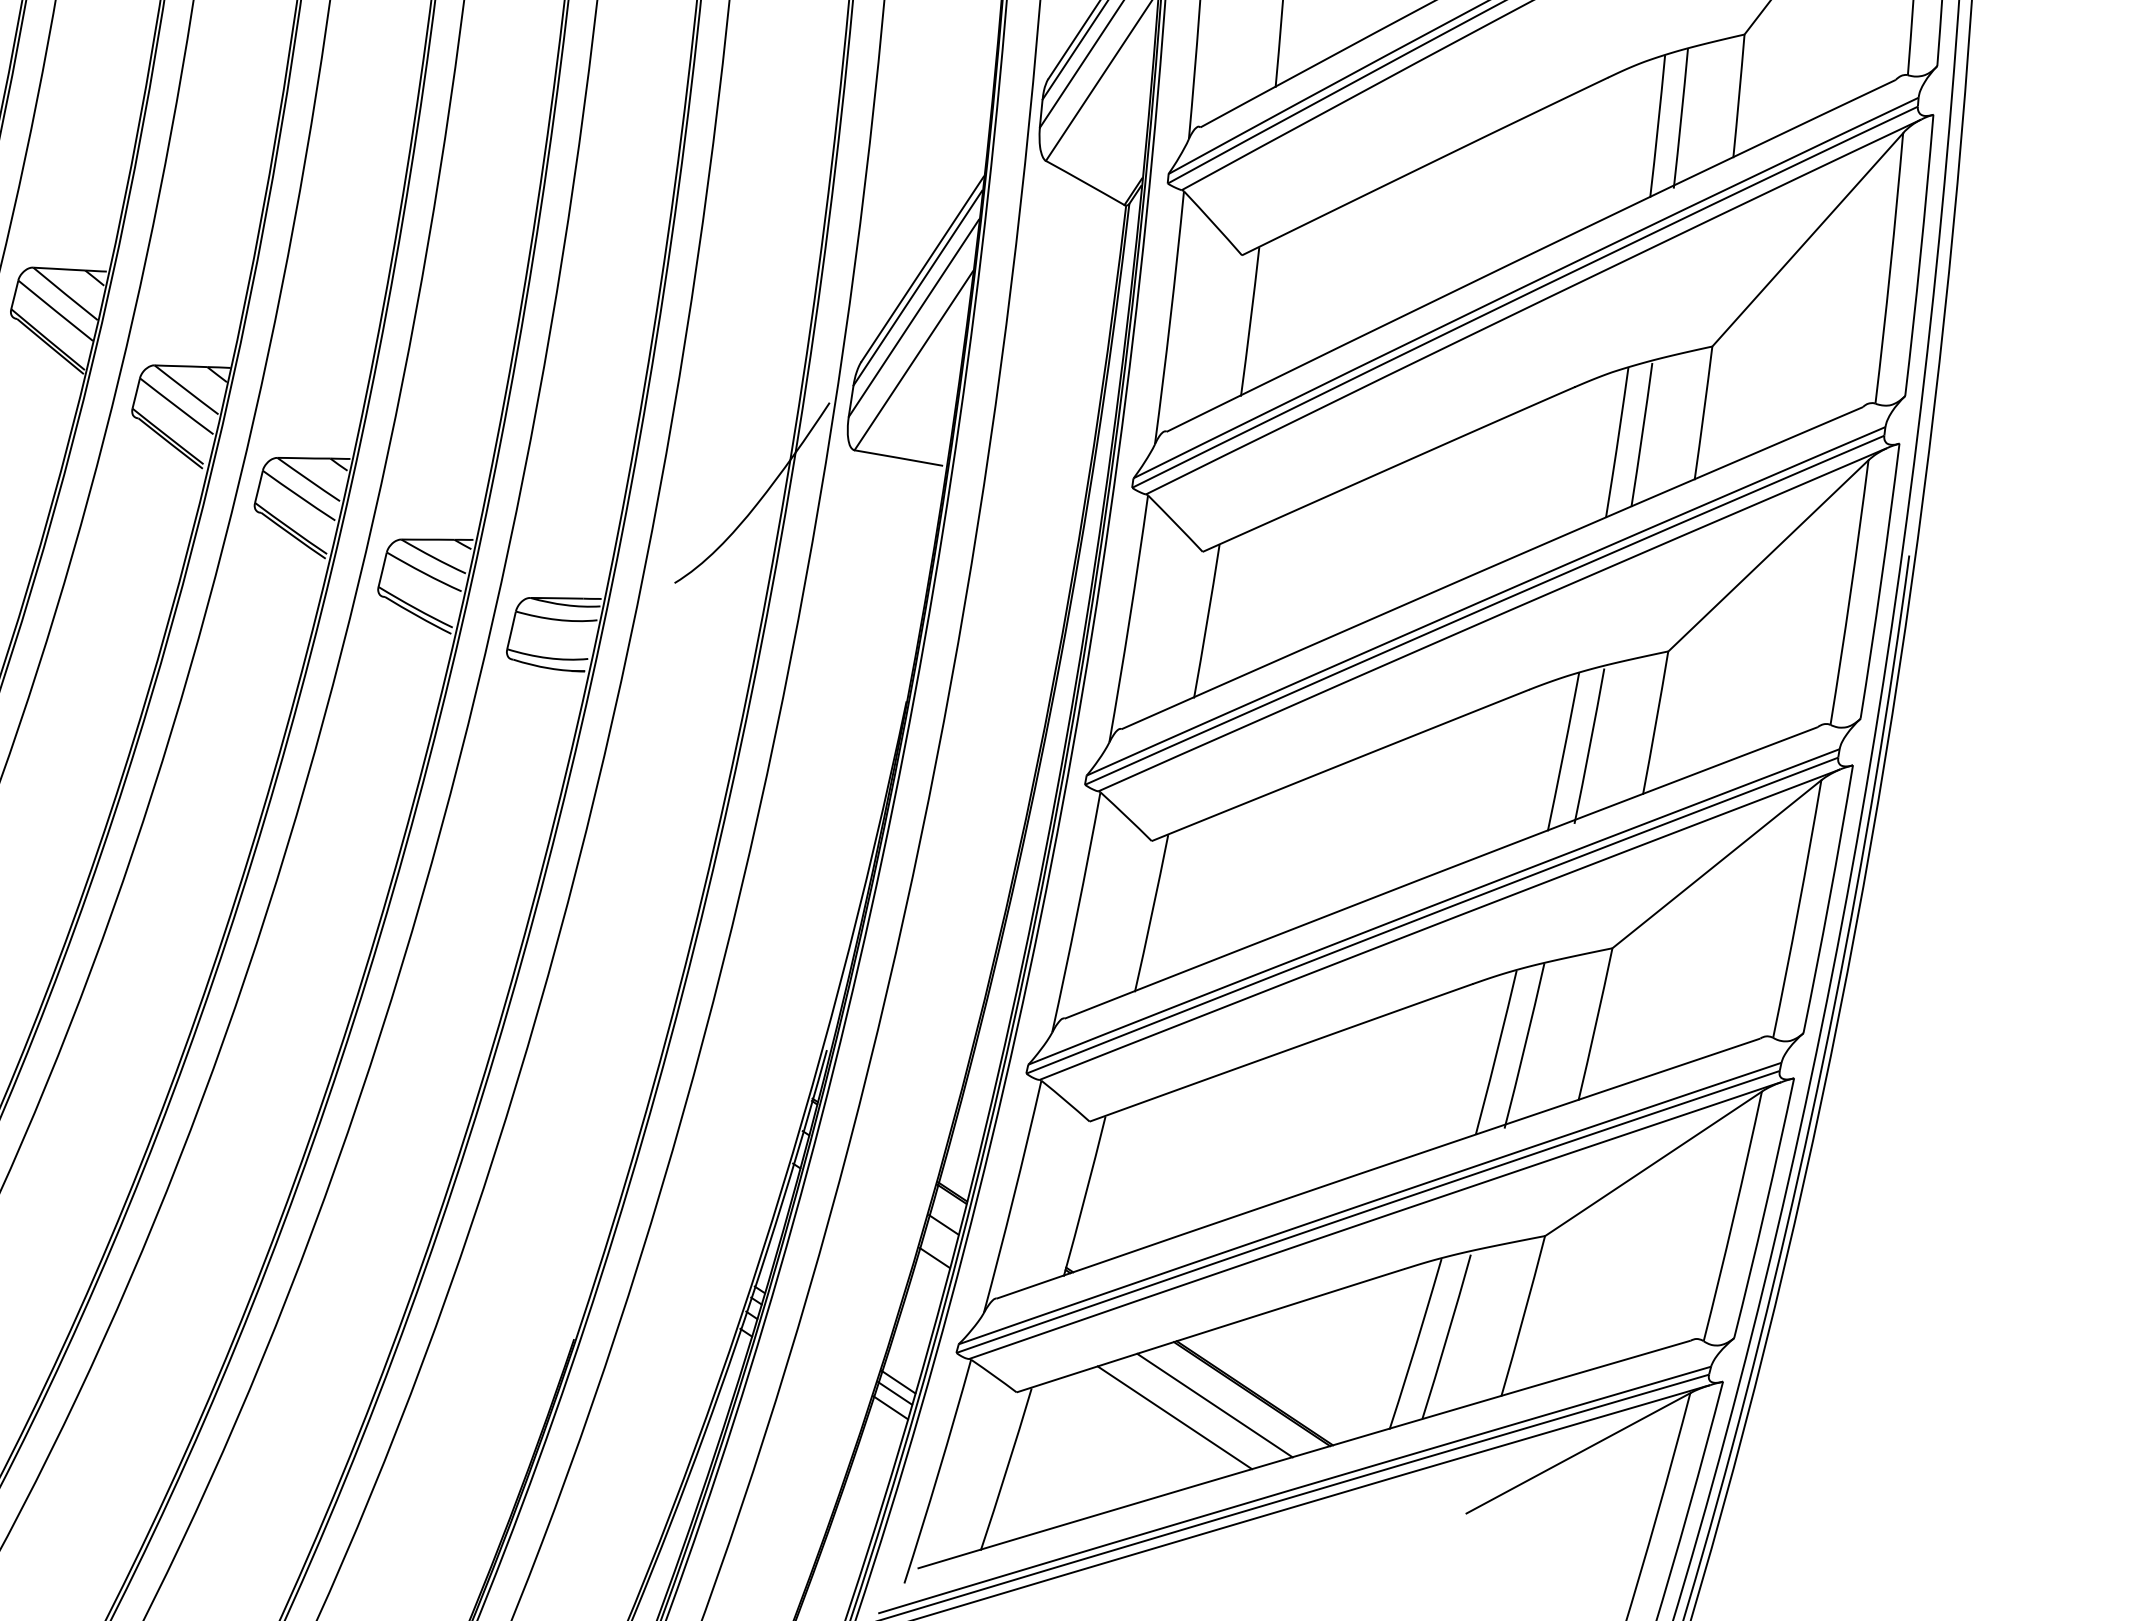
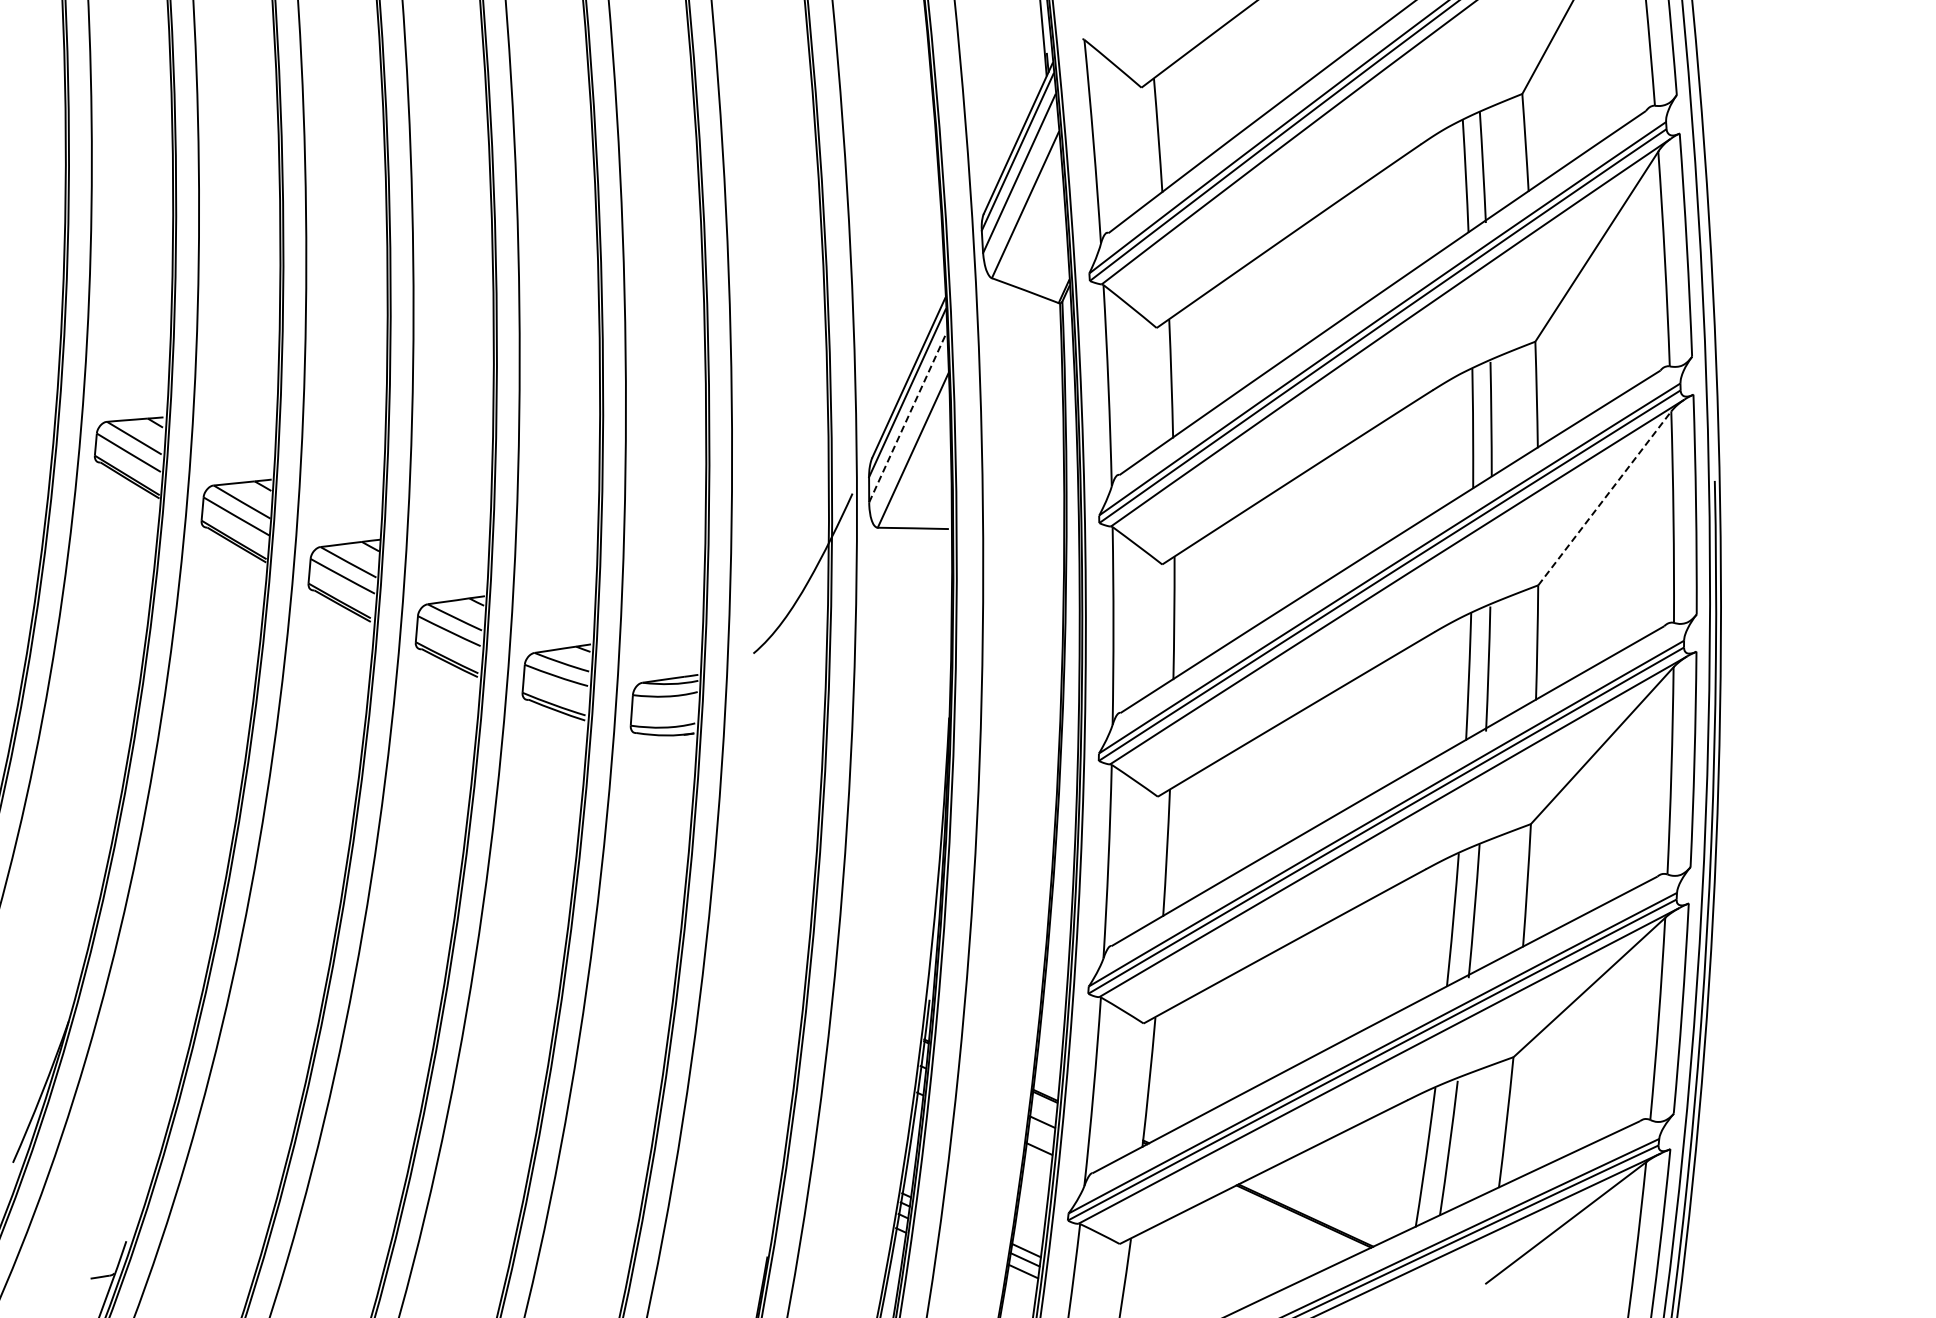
line: (914, 317) -> (908, 416), solid -> dashed
line: (1769, 554) -> (1605, 497), solid -> dashed
line: (1215, 1406) -> (1276, 1230), removed
line: (1174, 1417) -> (1246, 1244), removed

